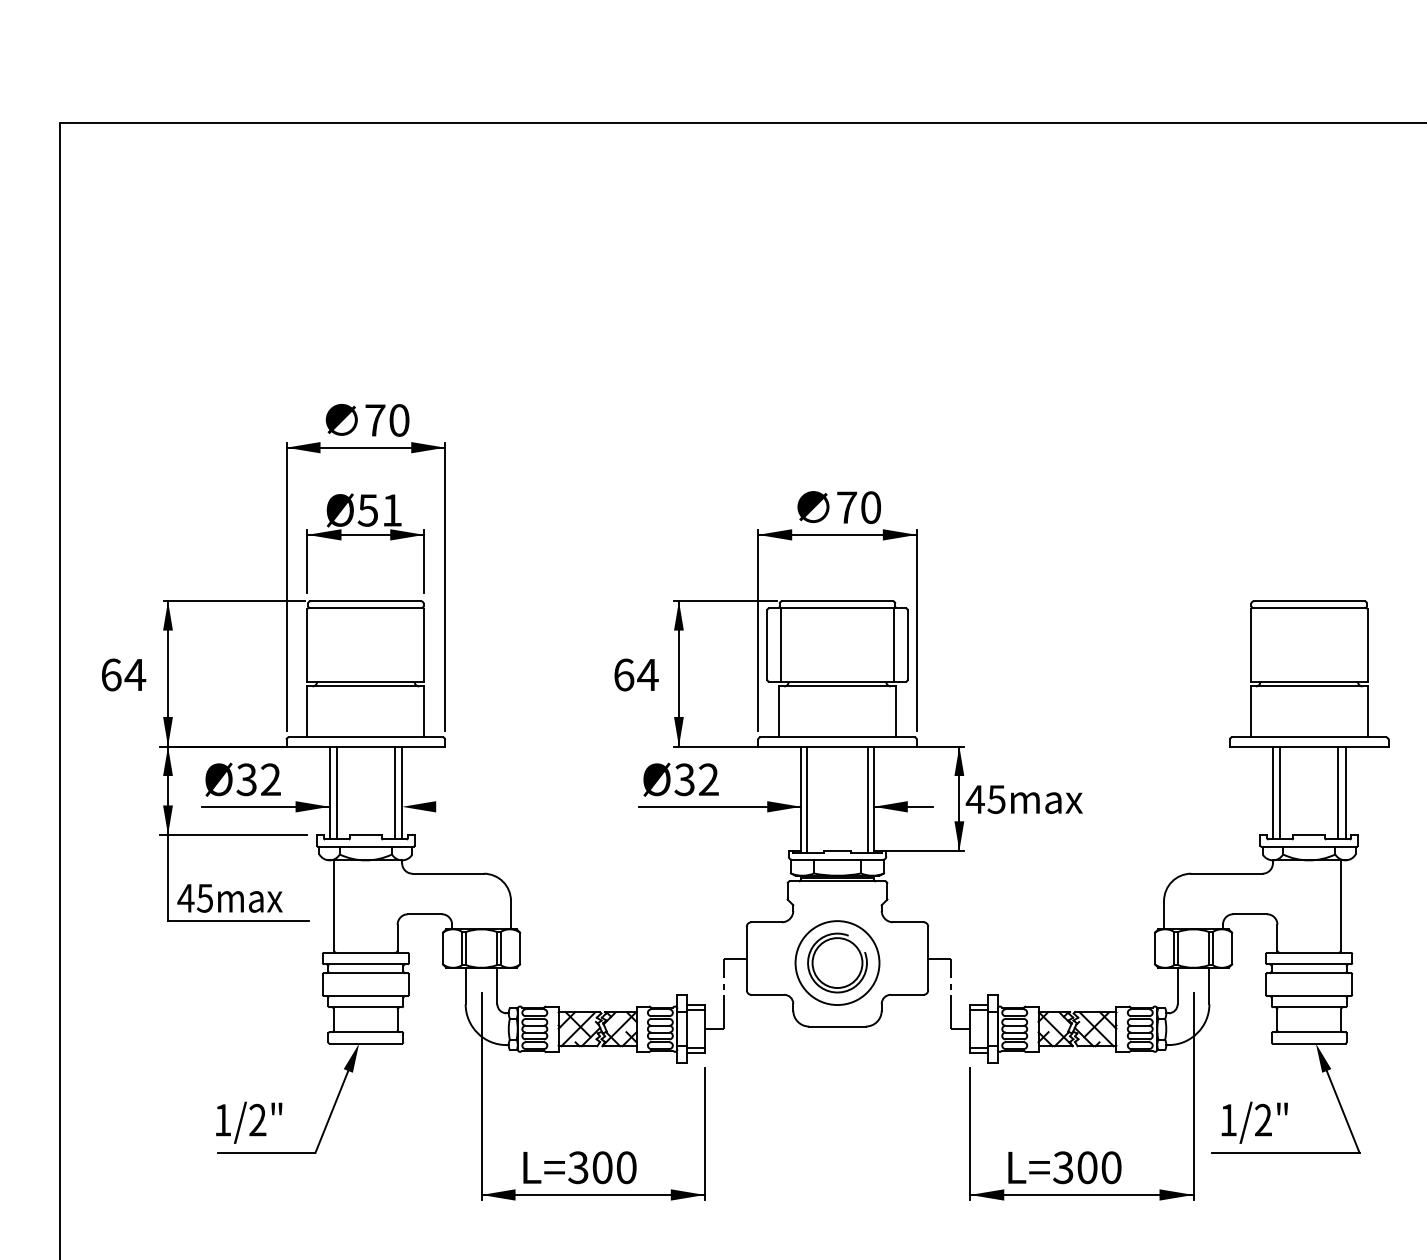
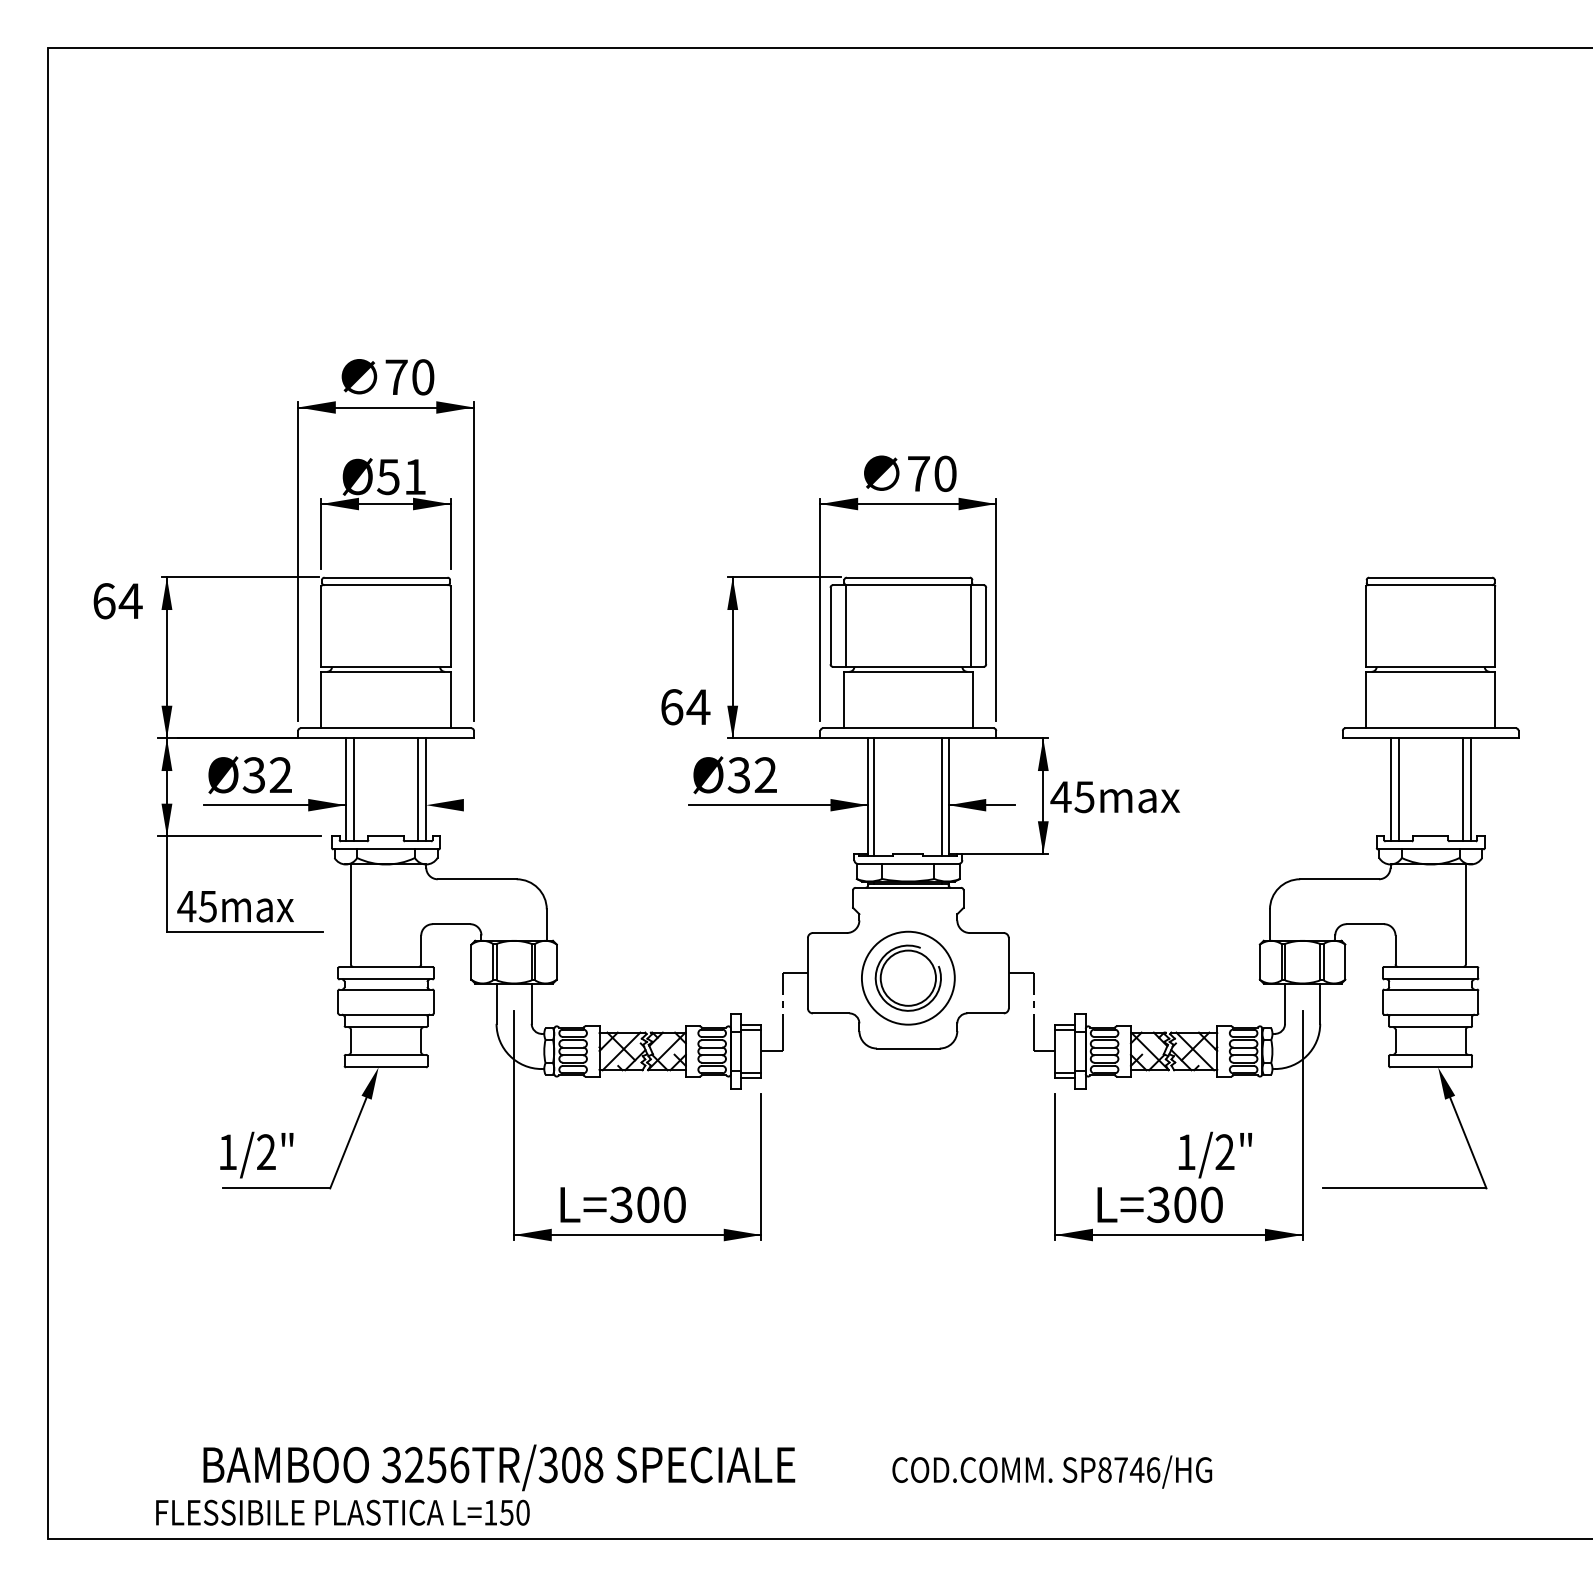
text: (123, 675) -> (117, 601), moved
text: (636, 675) -> (685, 707), moved
text: (1253, 1122) -> (1214, 1154), moved

